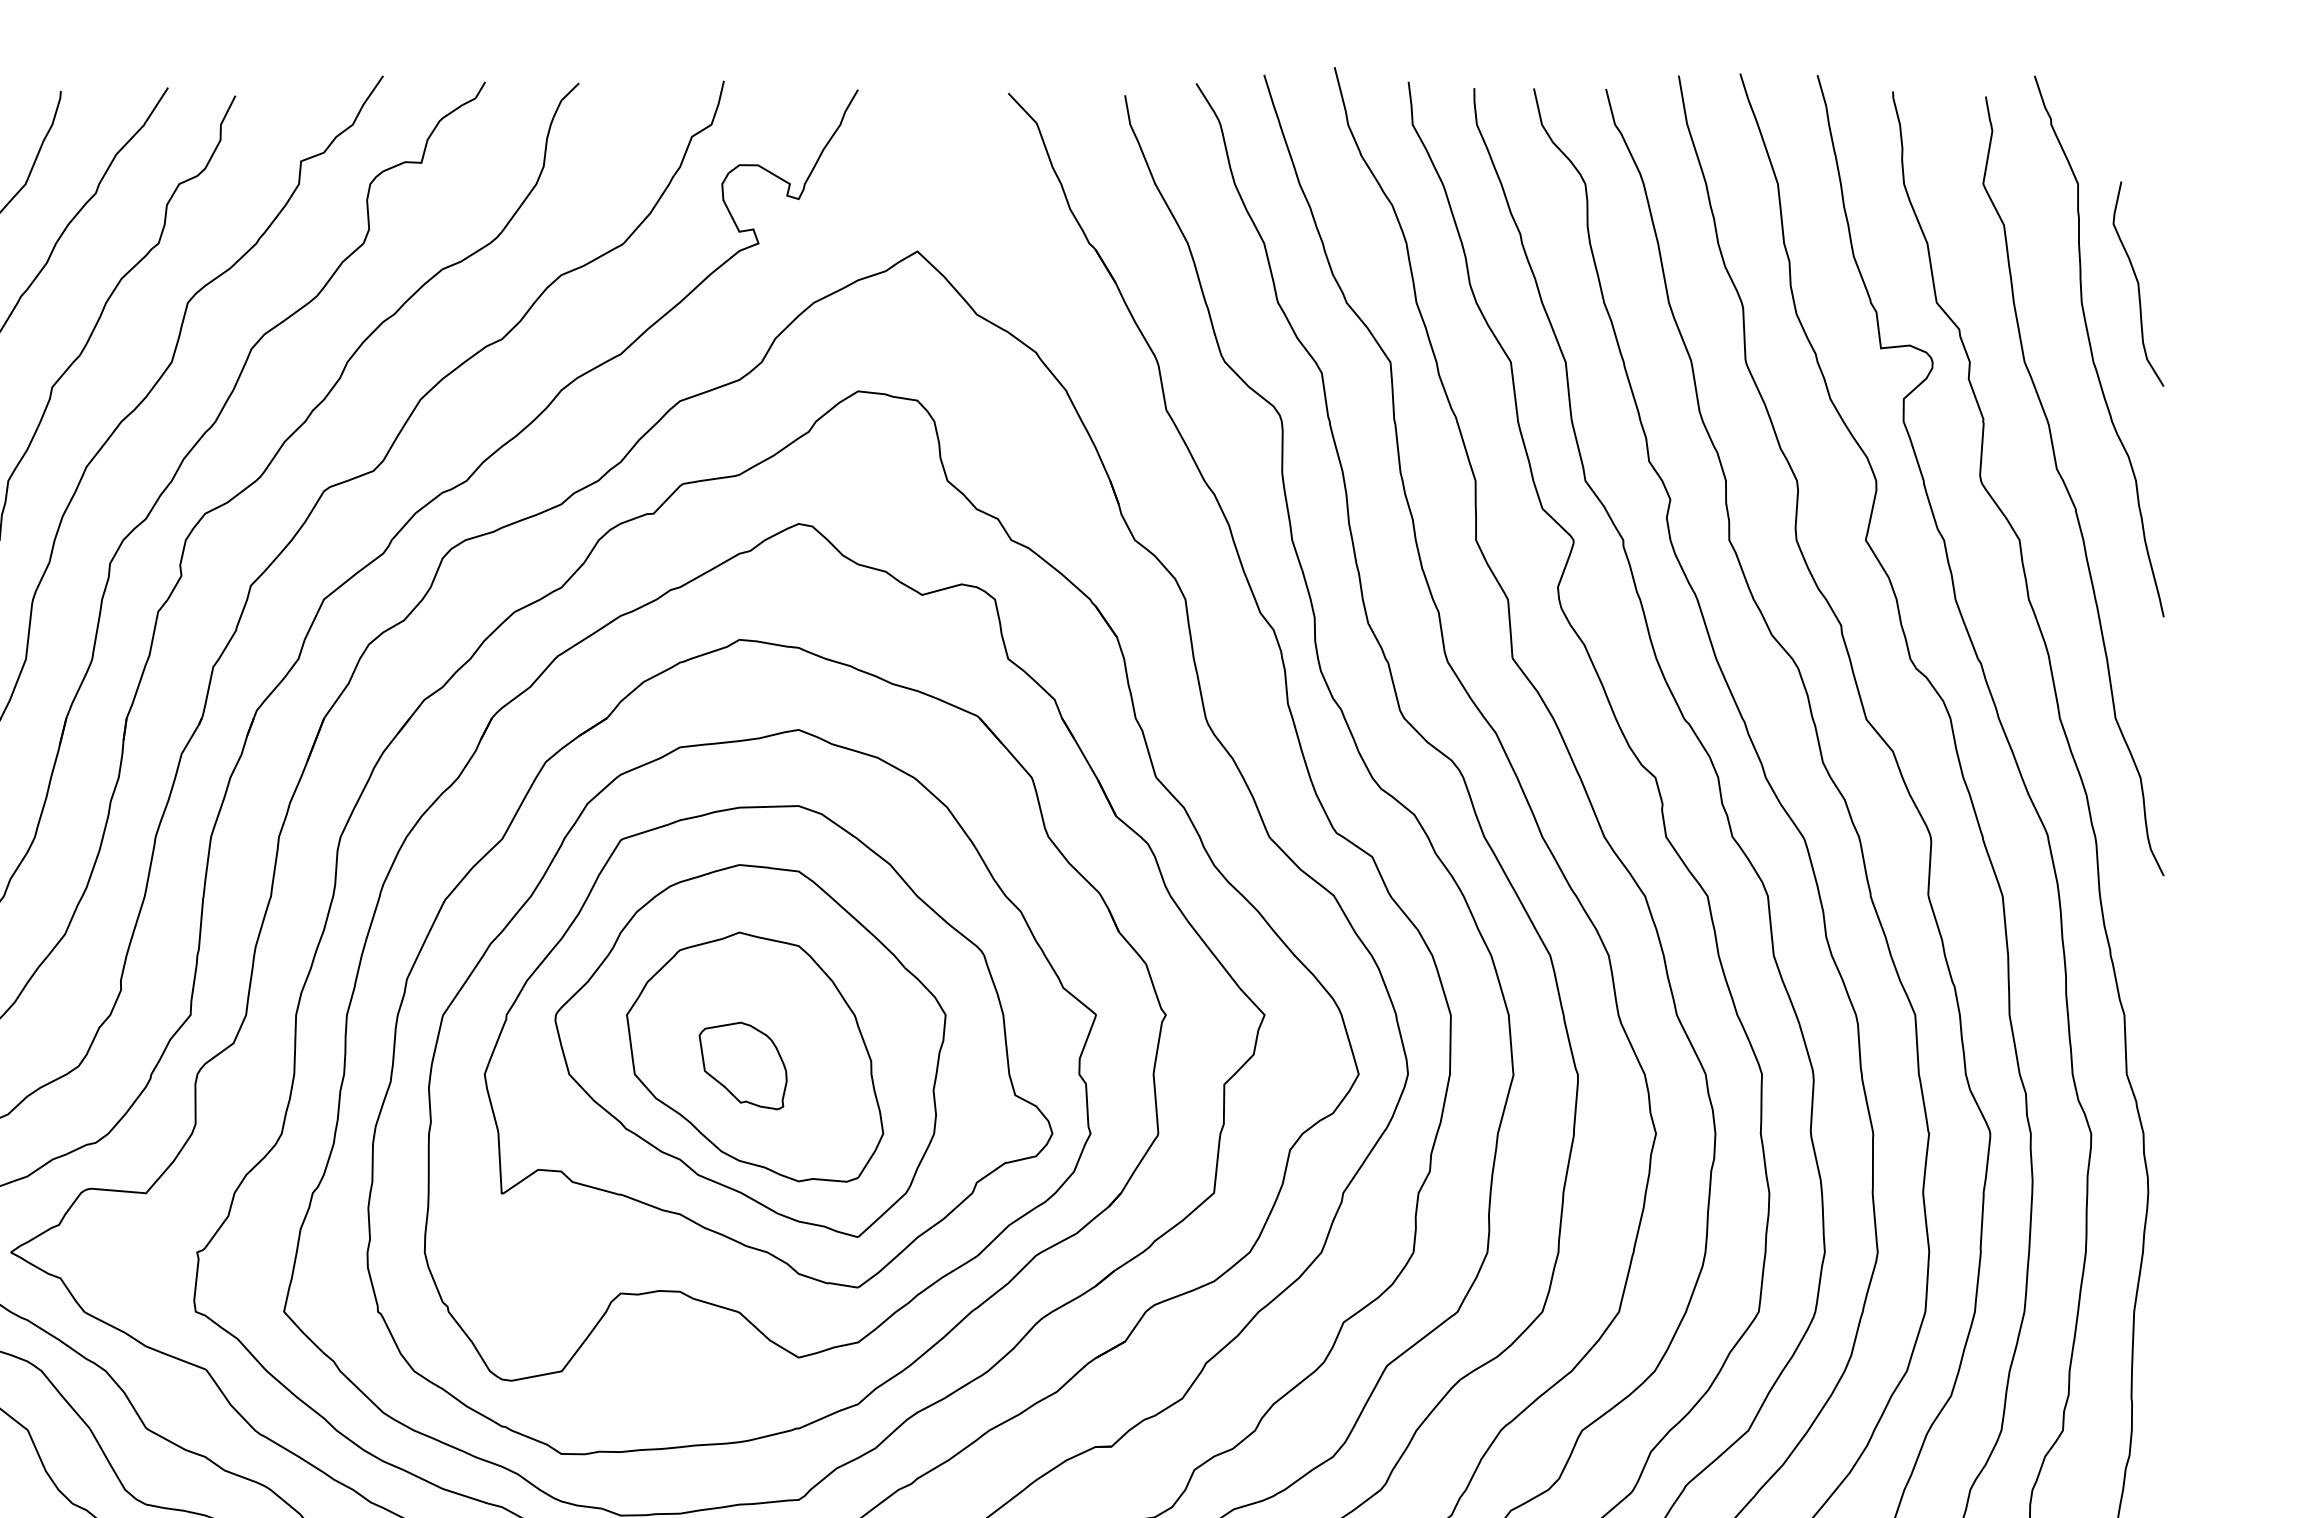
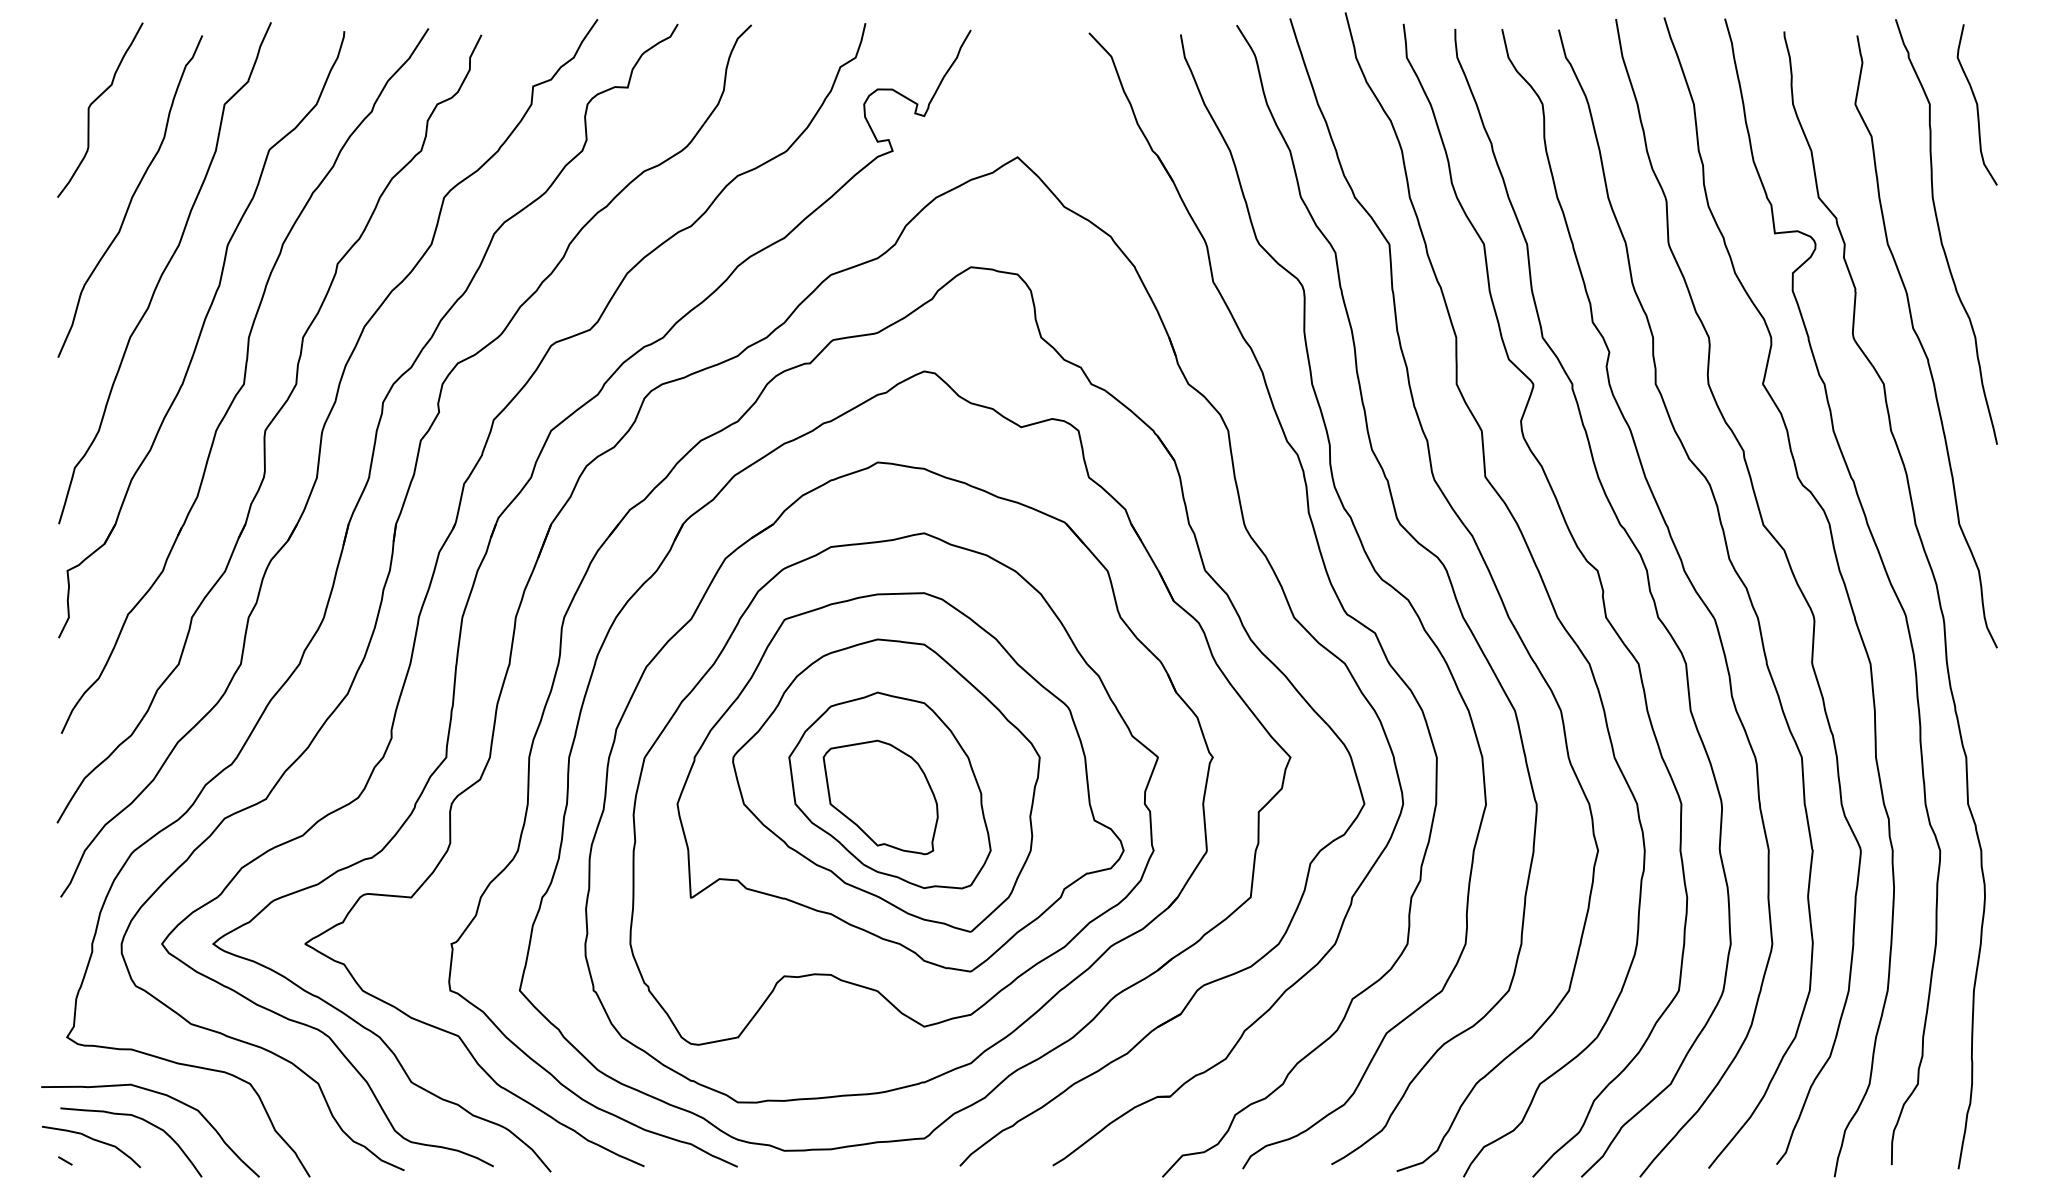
curve: (2137, 283) -> (1976, 104), moved
part: (743, 1066) -> (880, 797), size x1.67

